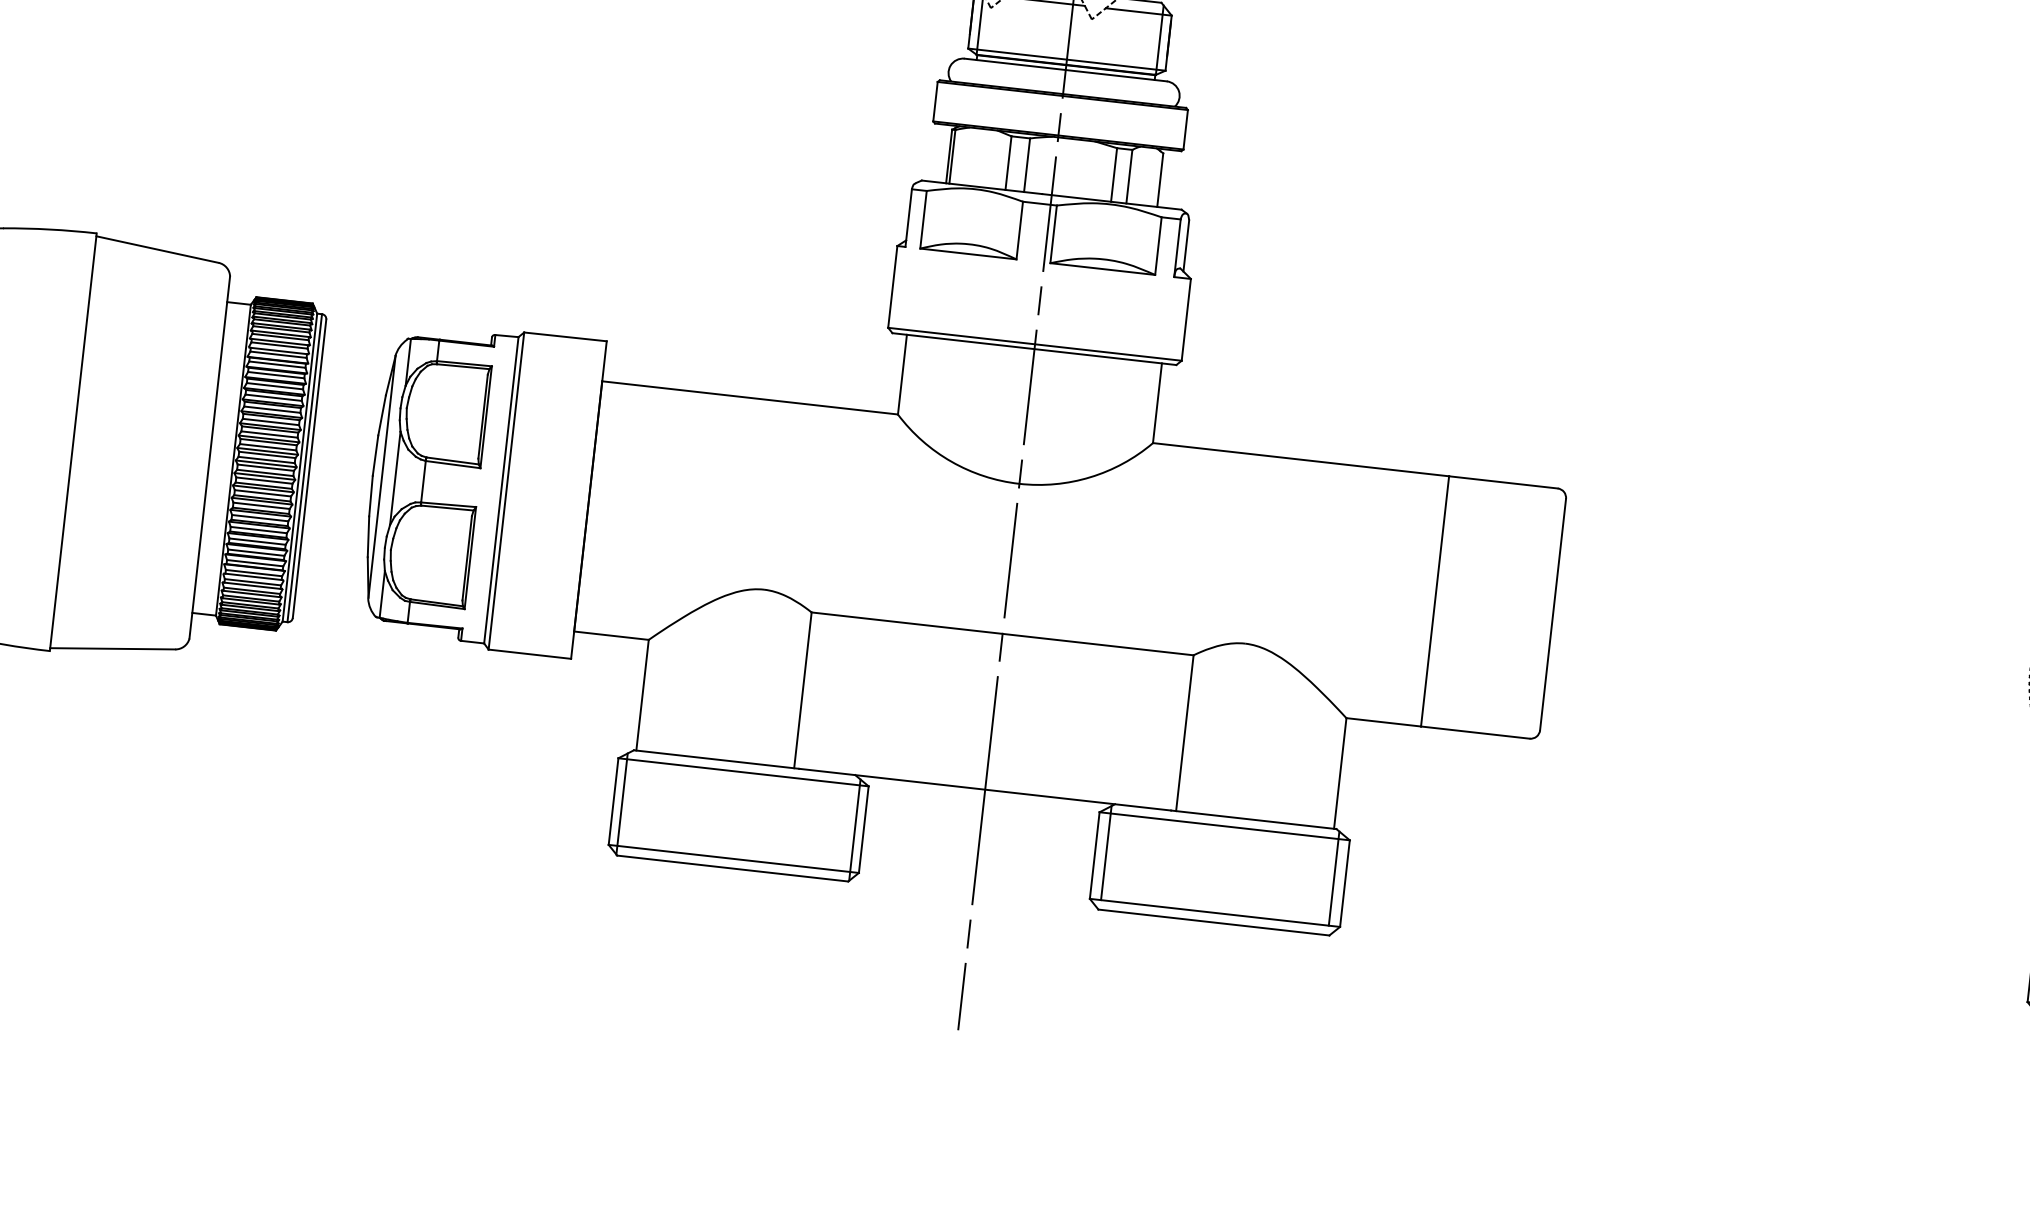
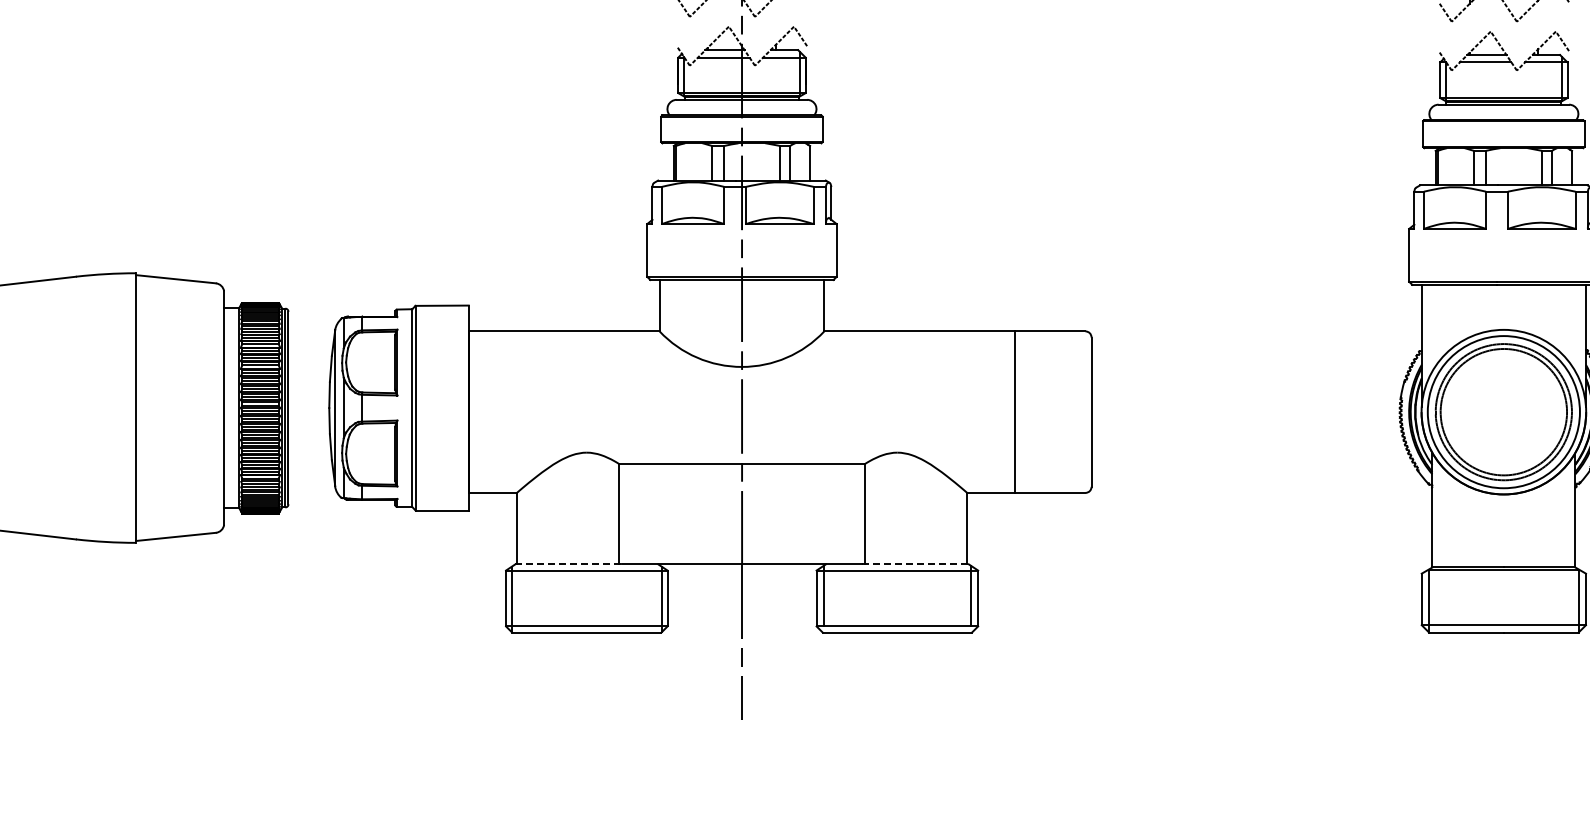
line: (717, 759) -> (569, 564), solid -> dashed
line: (1253, 820) -> (915, 564), solid -> dashed

